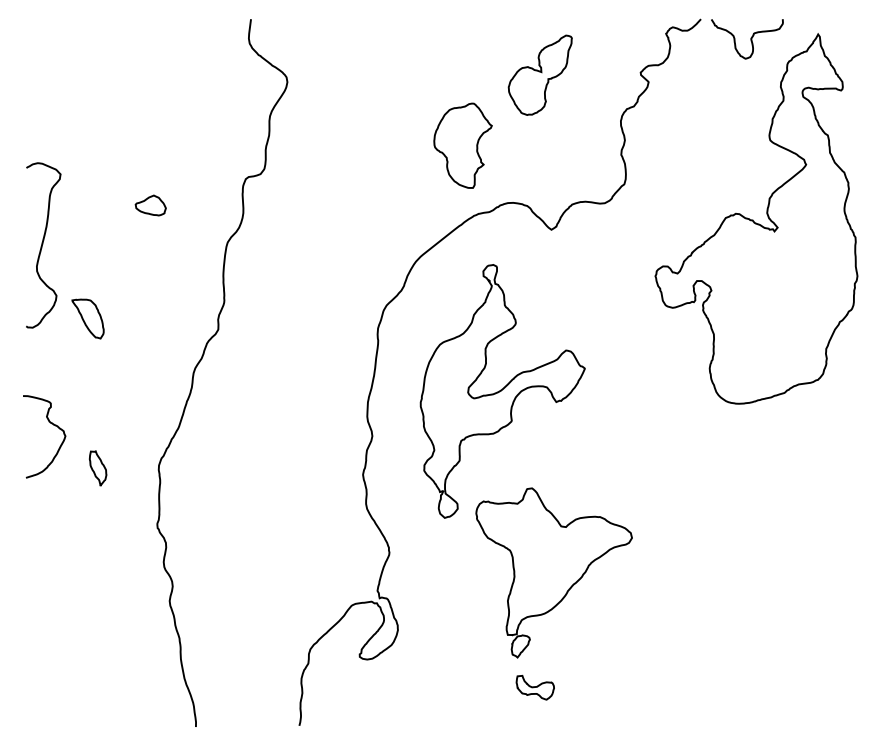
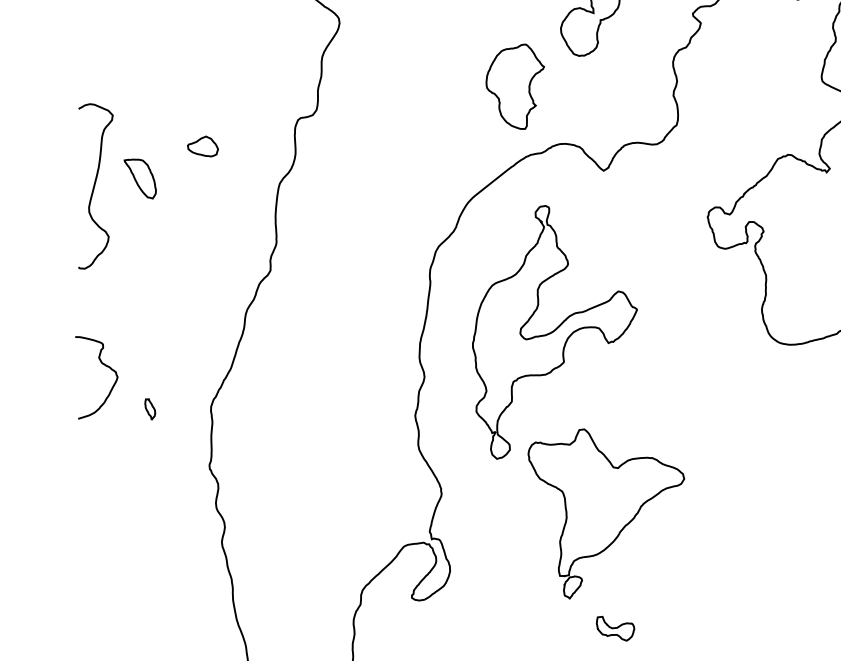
part: (87, 318) -> (139, 178), moved
part: (97, 468) -> (149, 409), size x0.6
part: (534, 687) -> (614, 628), moved

